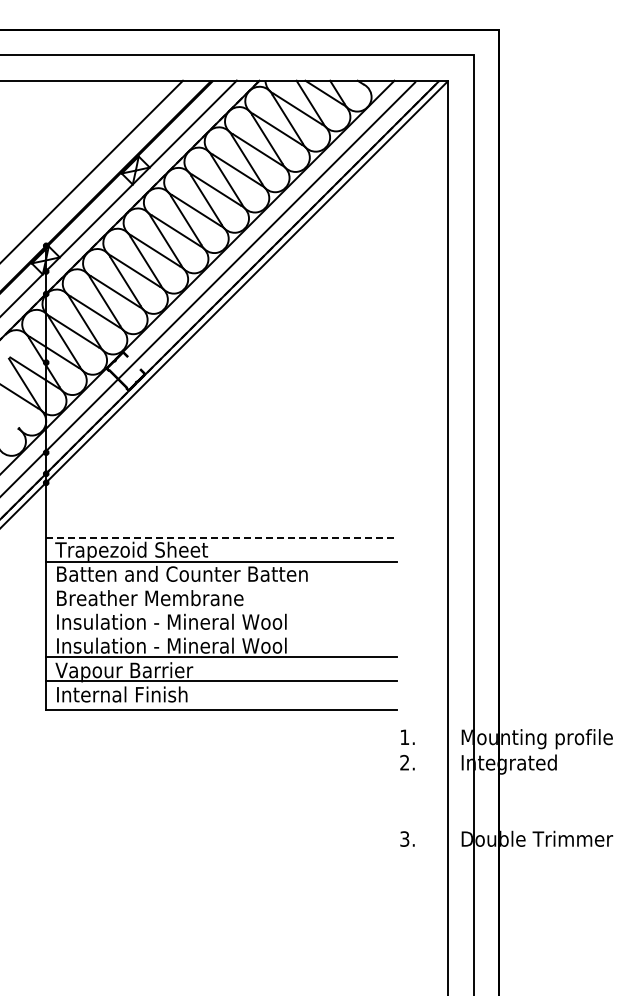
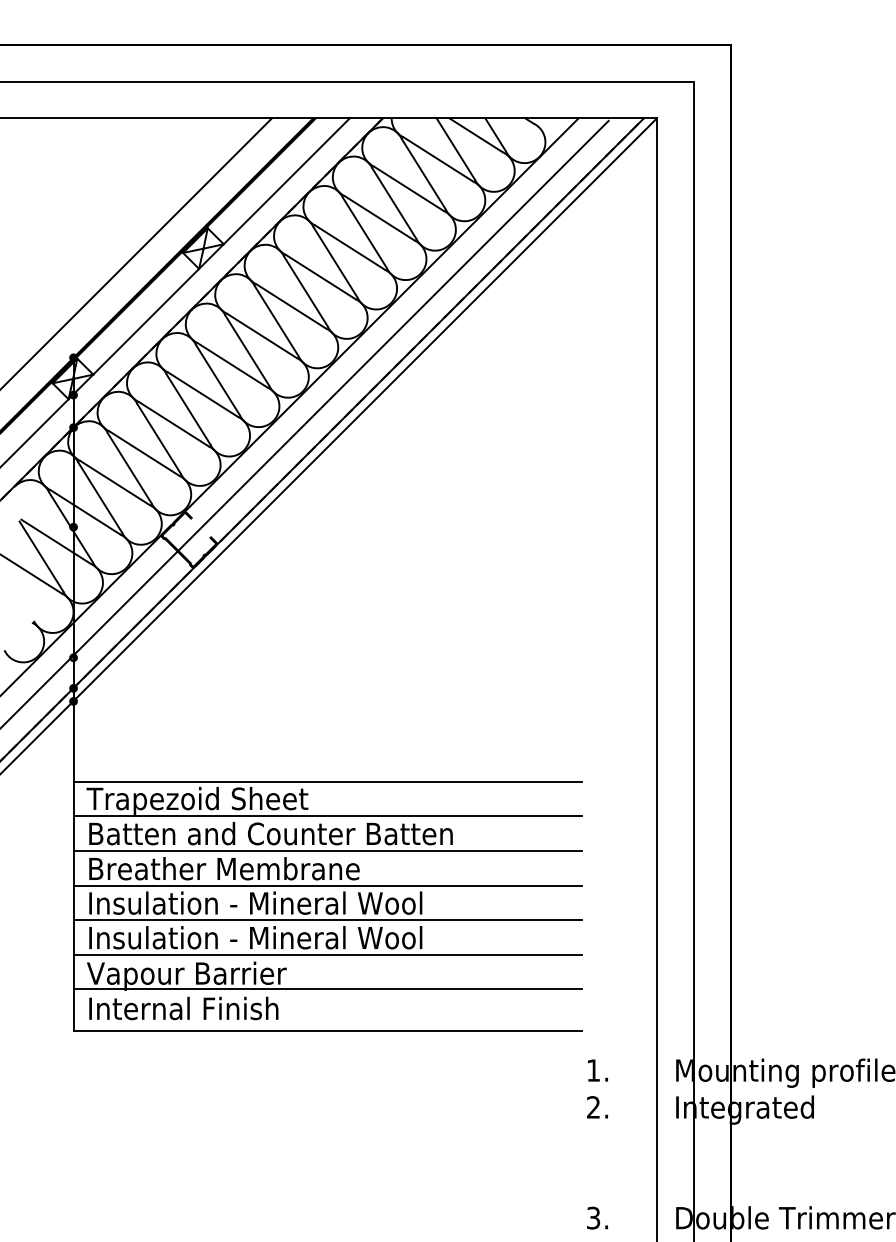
line: (221, 538) -> (327, 782), dashed -> solid
line: (221, 585) -> (327, 850), added
line: (221, 609) -> (327, 885), added
line: (221, 633) -> (327, 919), added

